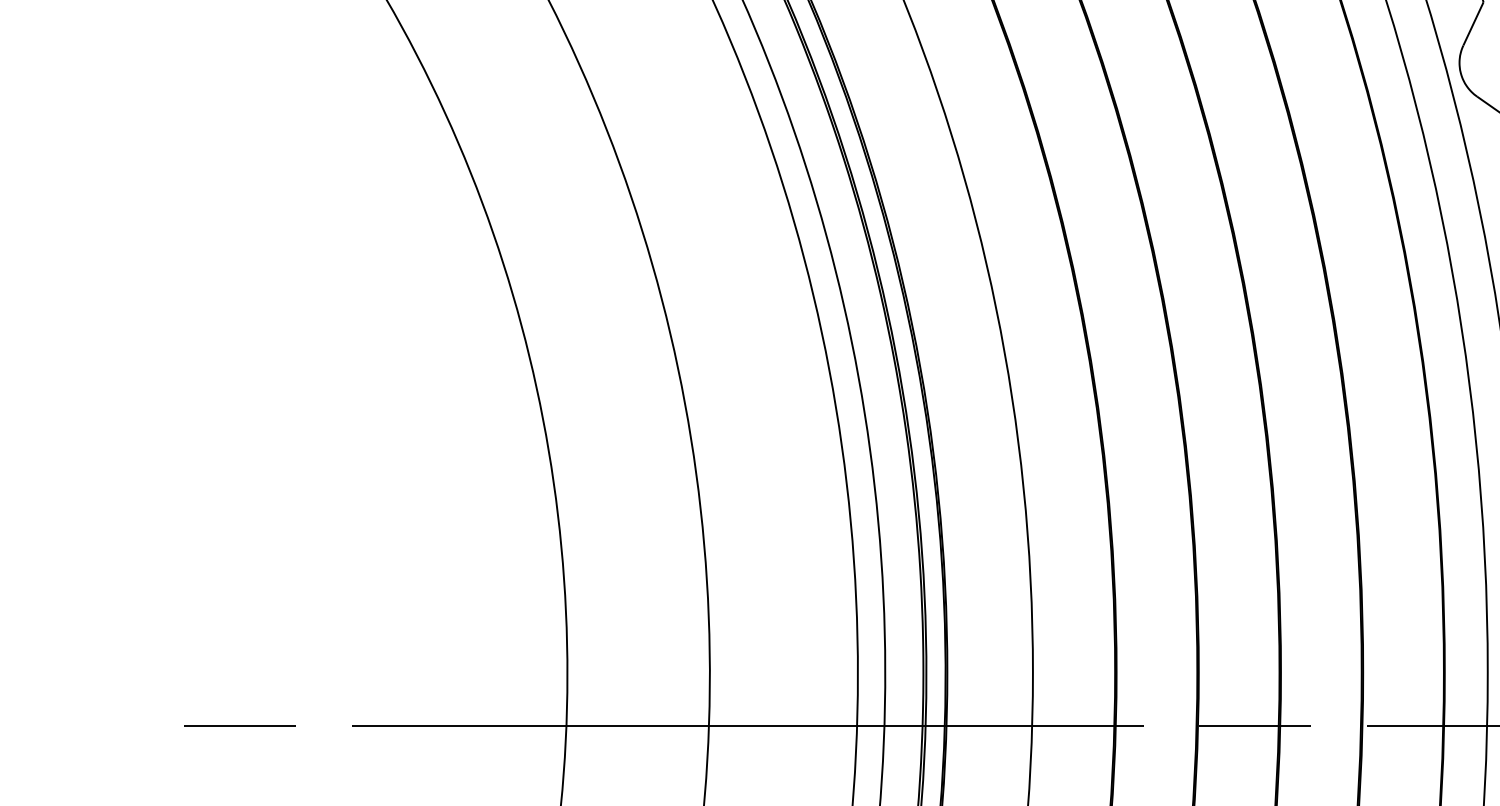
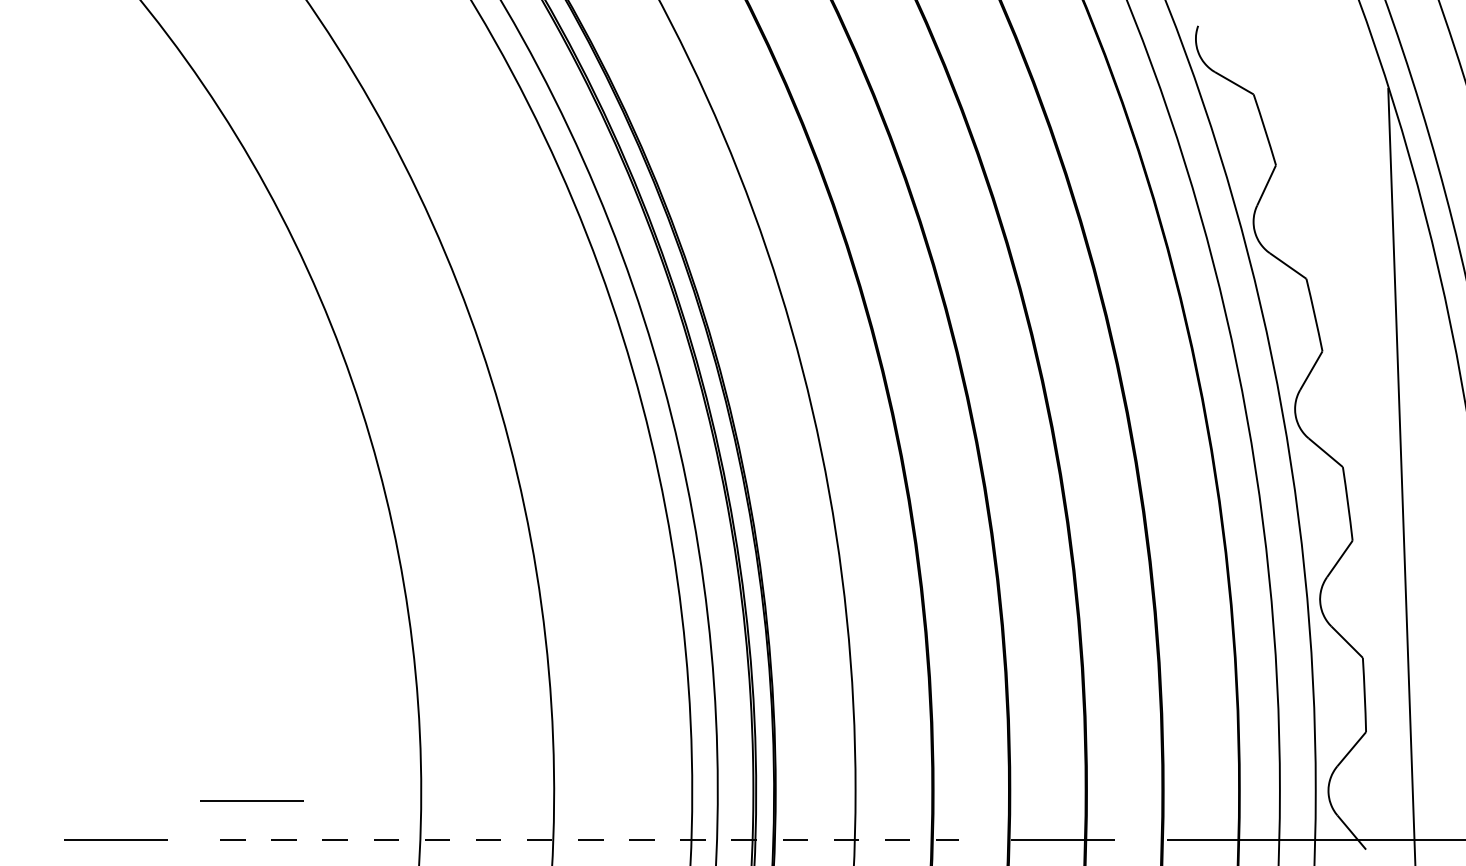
line: (385, 683) -> (251, 800), added
line: (747, 725) -> (589, 840), solid -> dashed

